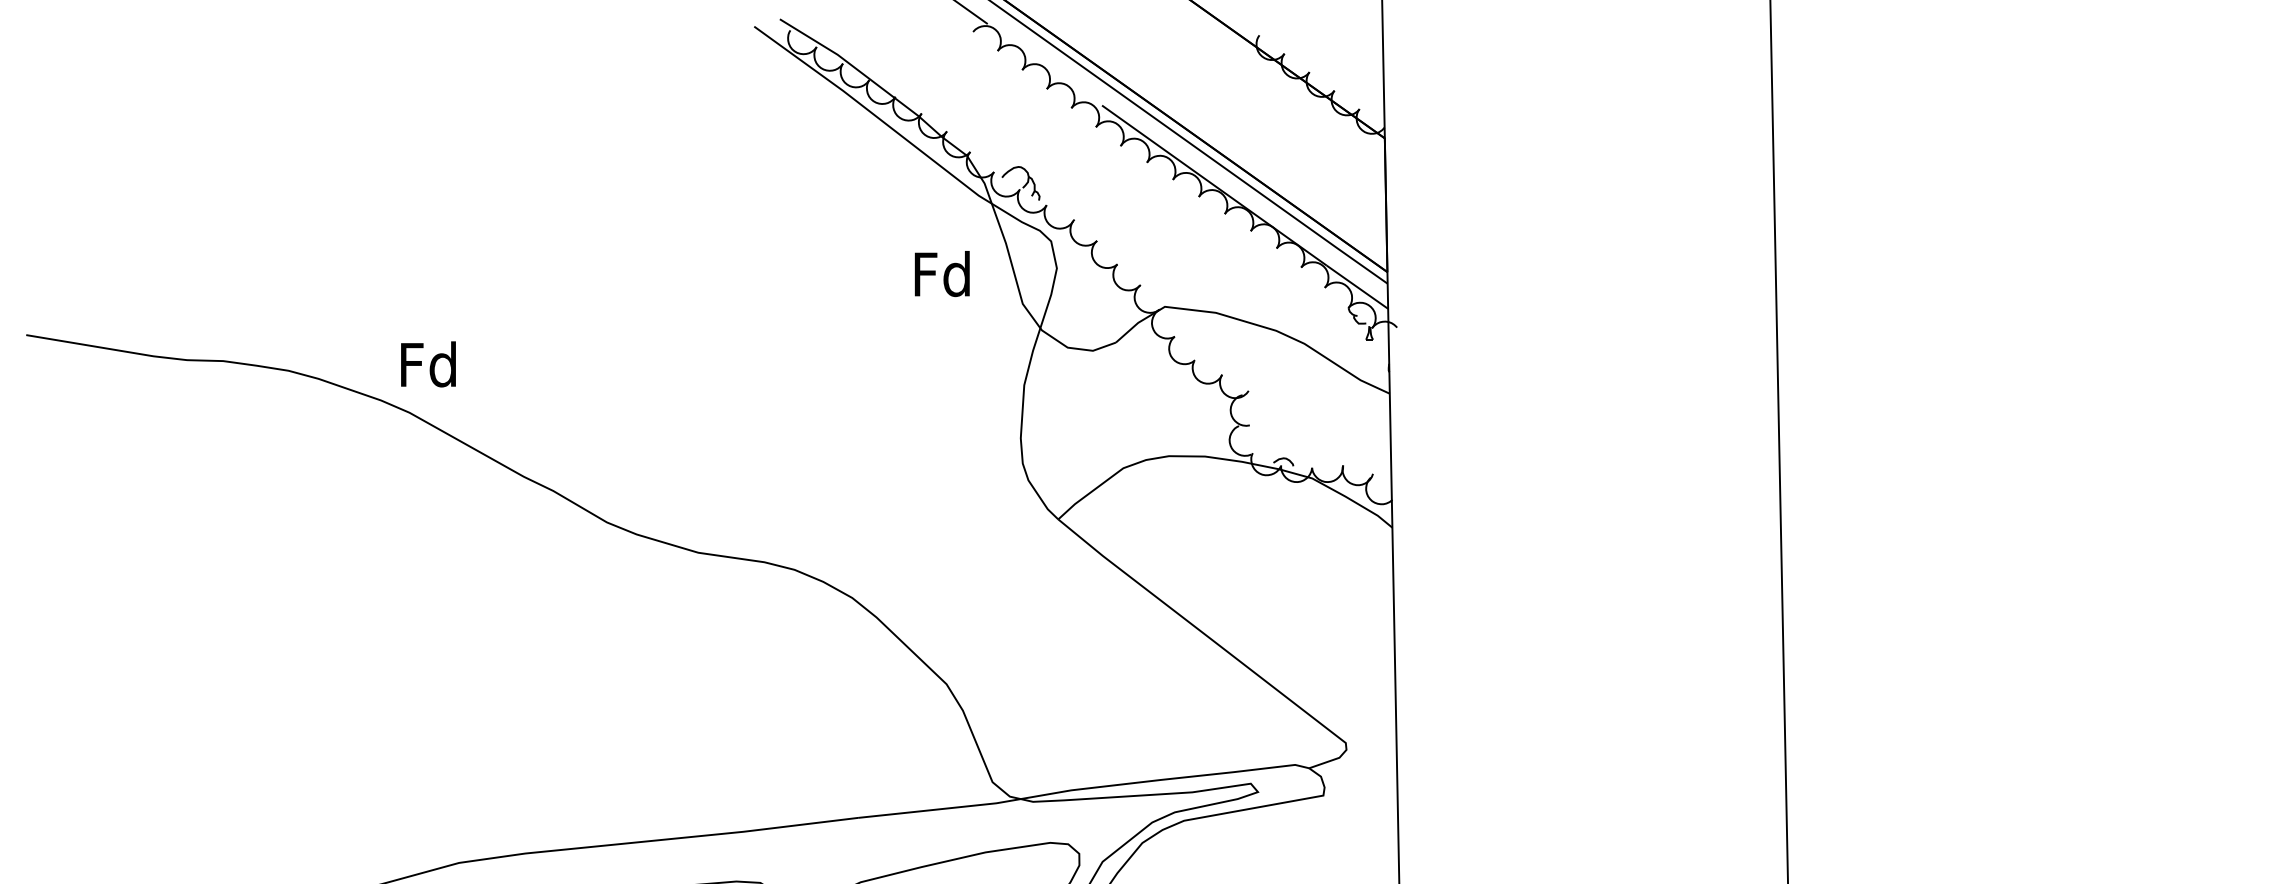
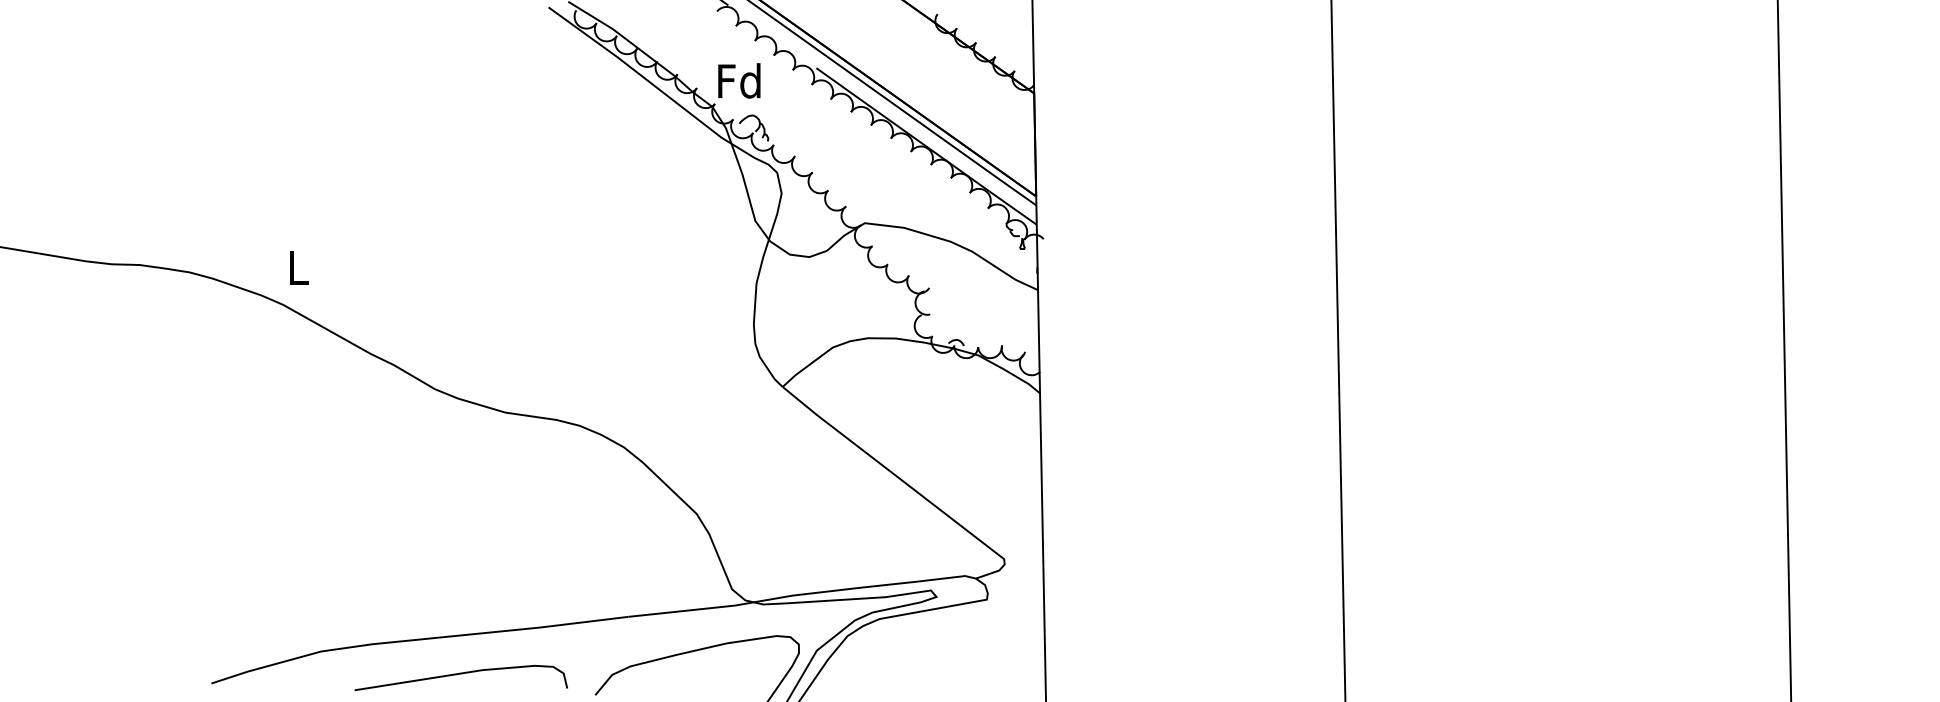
text: (942, 273) -> (739, 80), moved
text: (428, 364) -> (297, 267), Fd -> L

